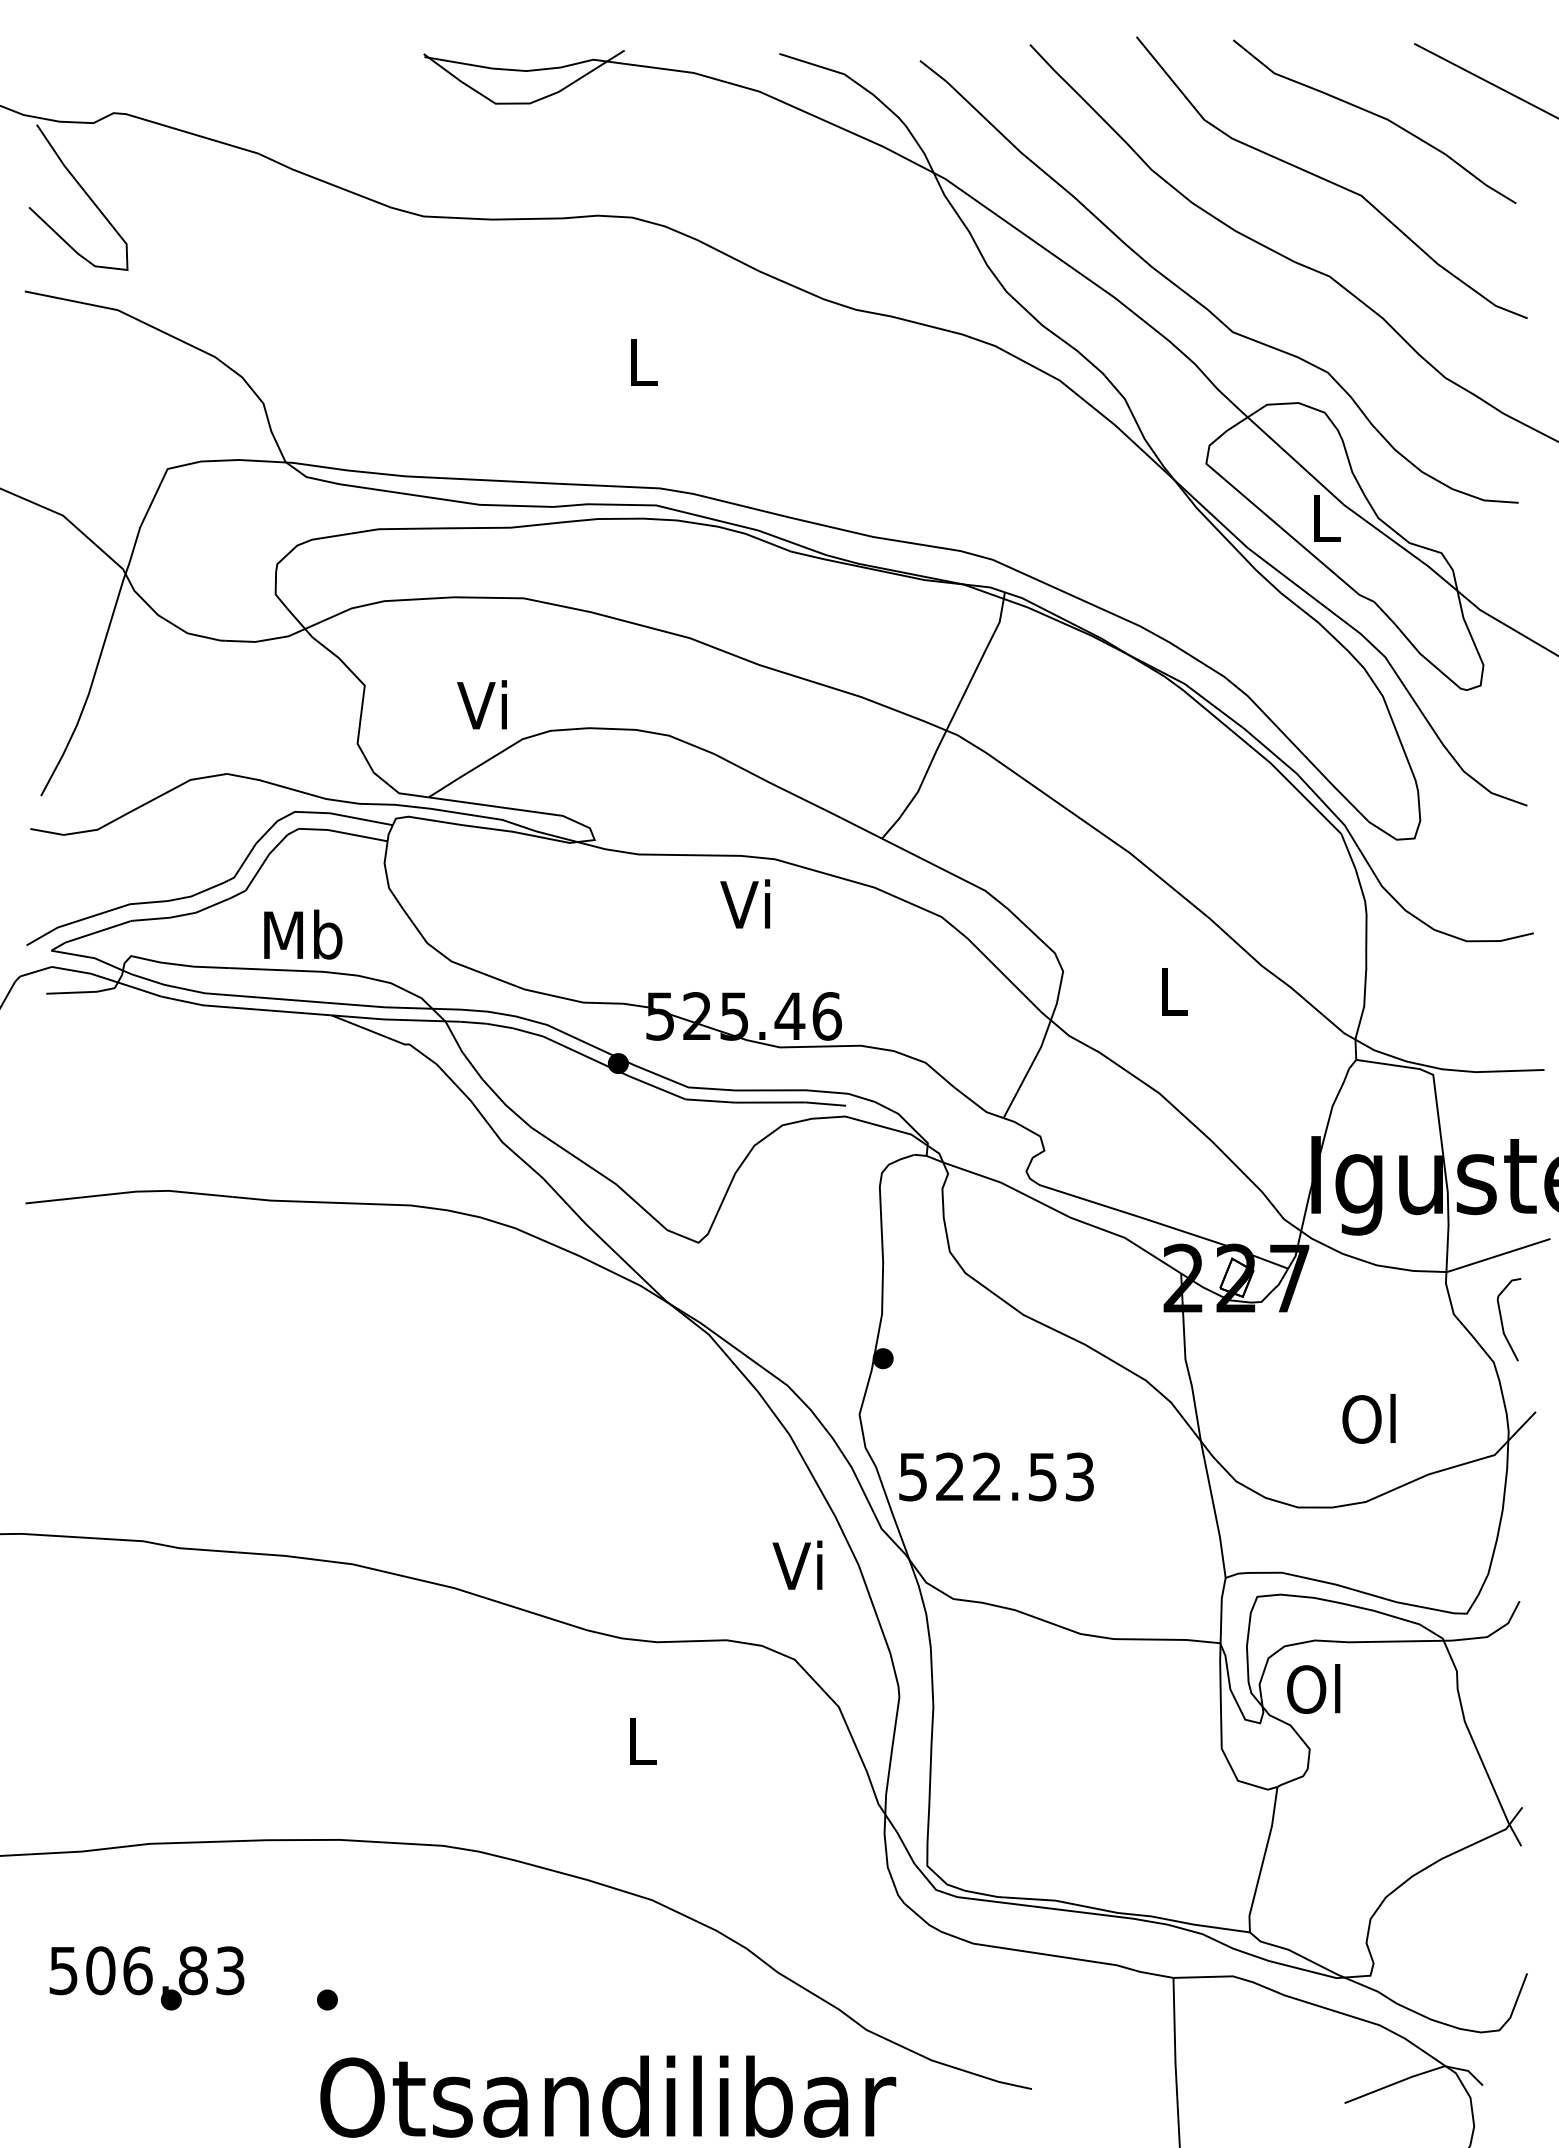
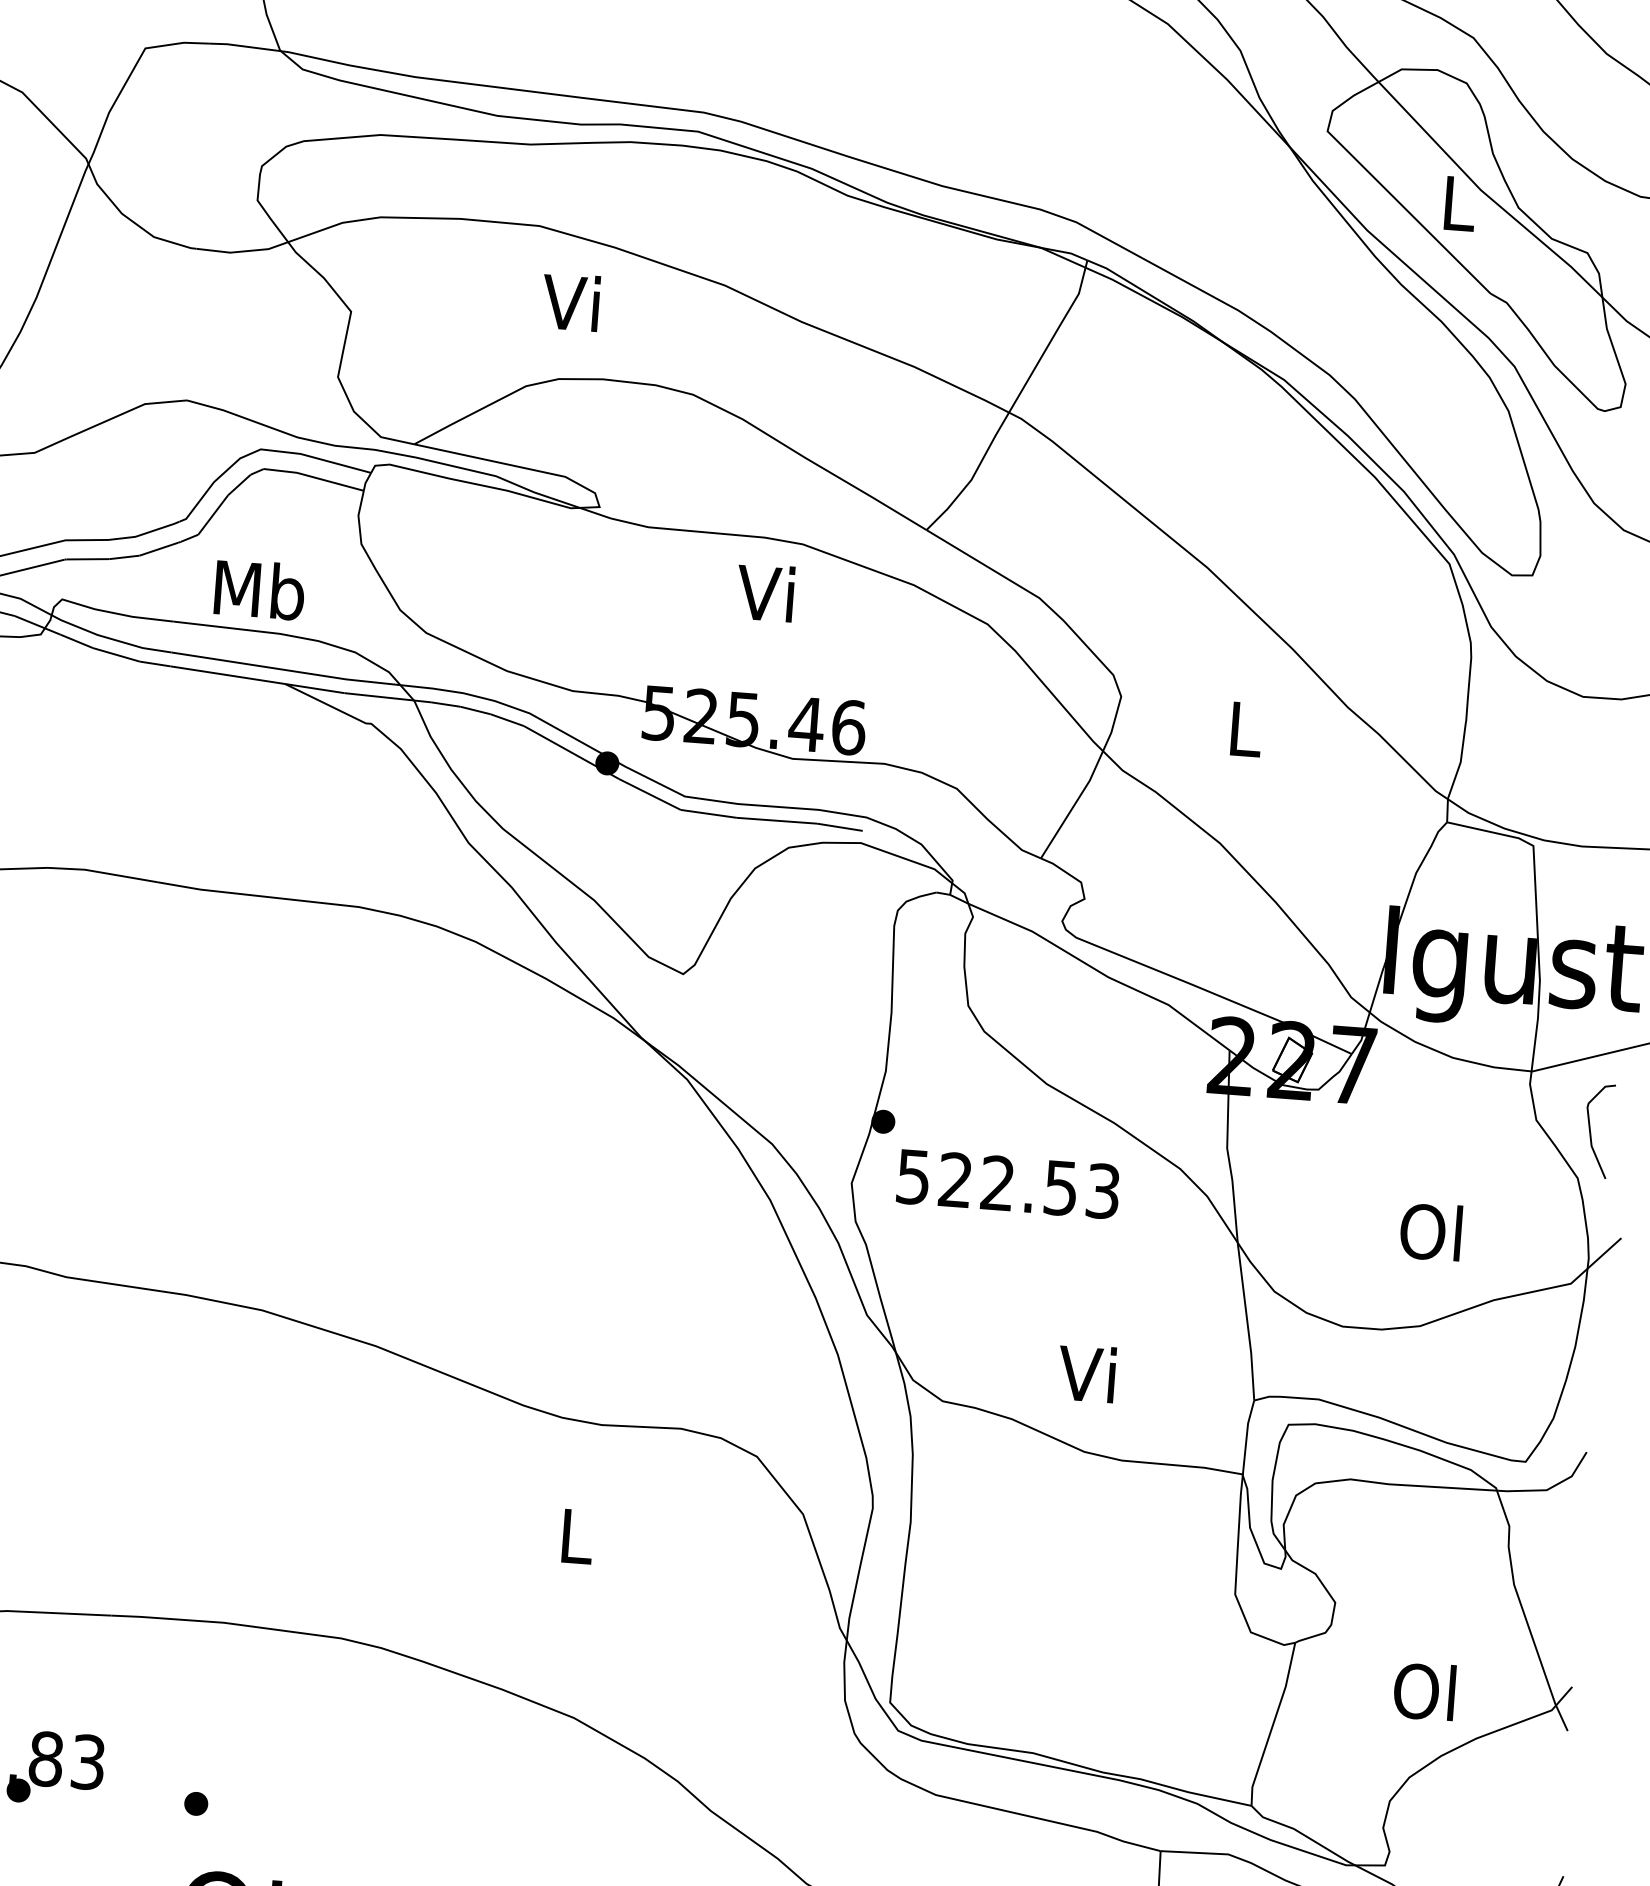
text: (481, 704) -> (570, 301), moved
text: (996, 1476) -> (1008, 1183), moved
text: (797, 1564) -> (1086, 1372), moved
text: (1313, 1688) -> (1424, 1690), moved

